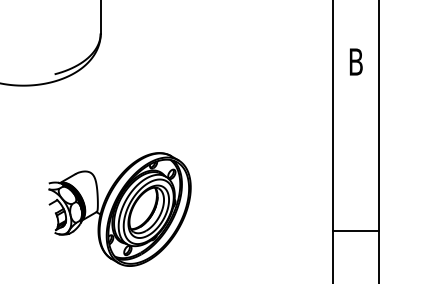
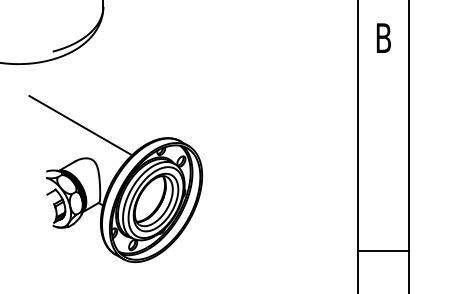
line: (79, 141) -> (80, 125), added
line: (356, 230) -> (384, 250), moved

